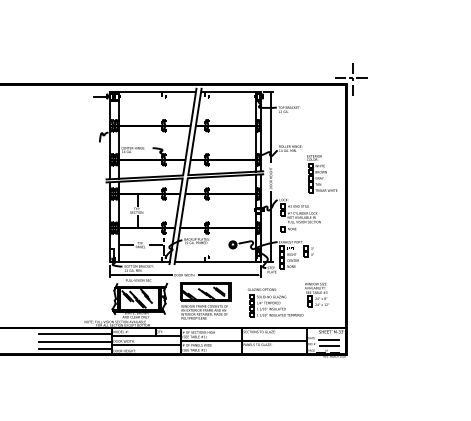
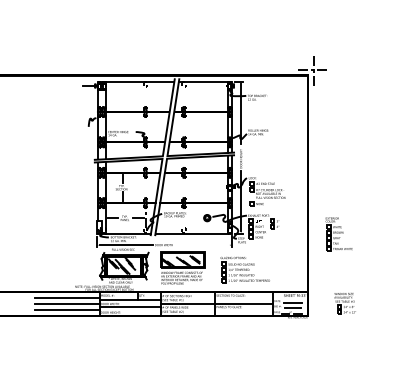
part: (322, 174) -> (339, 234), moved
line: (228, 275) -> (203, 245), removed
part: (316, 295) -> (344, 304), moved

